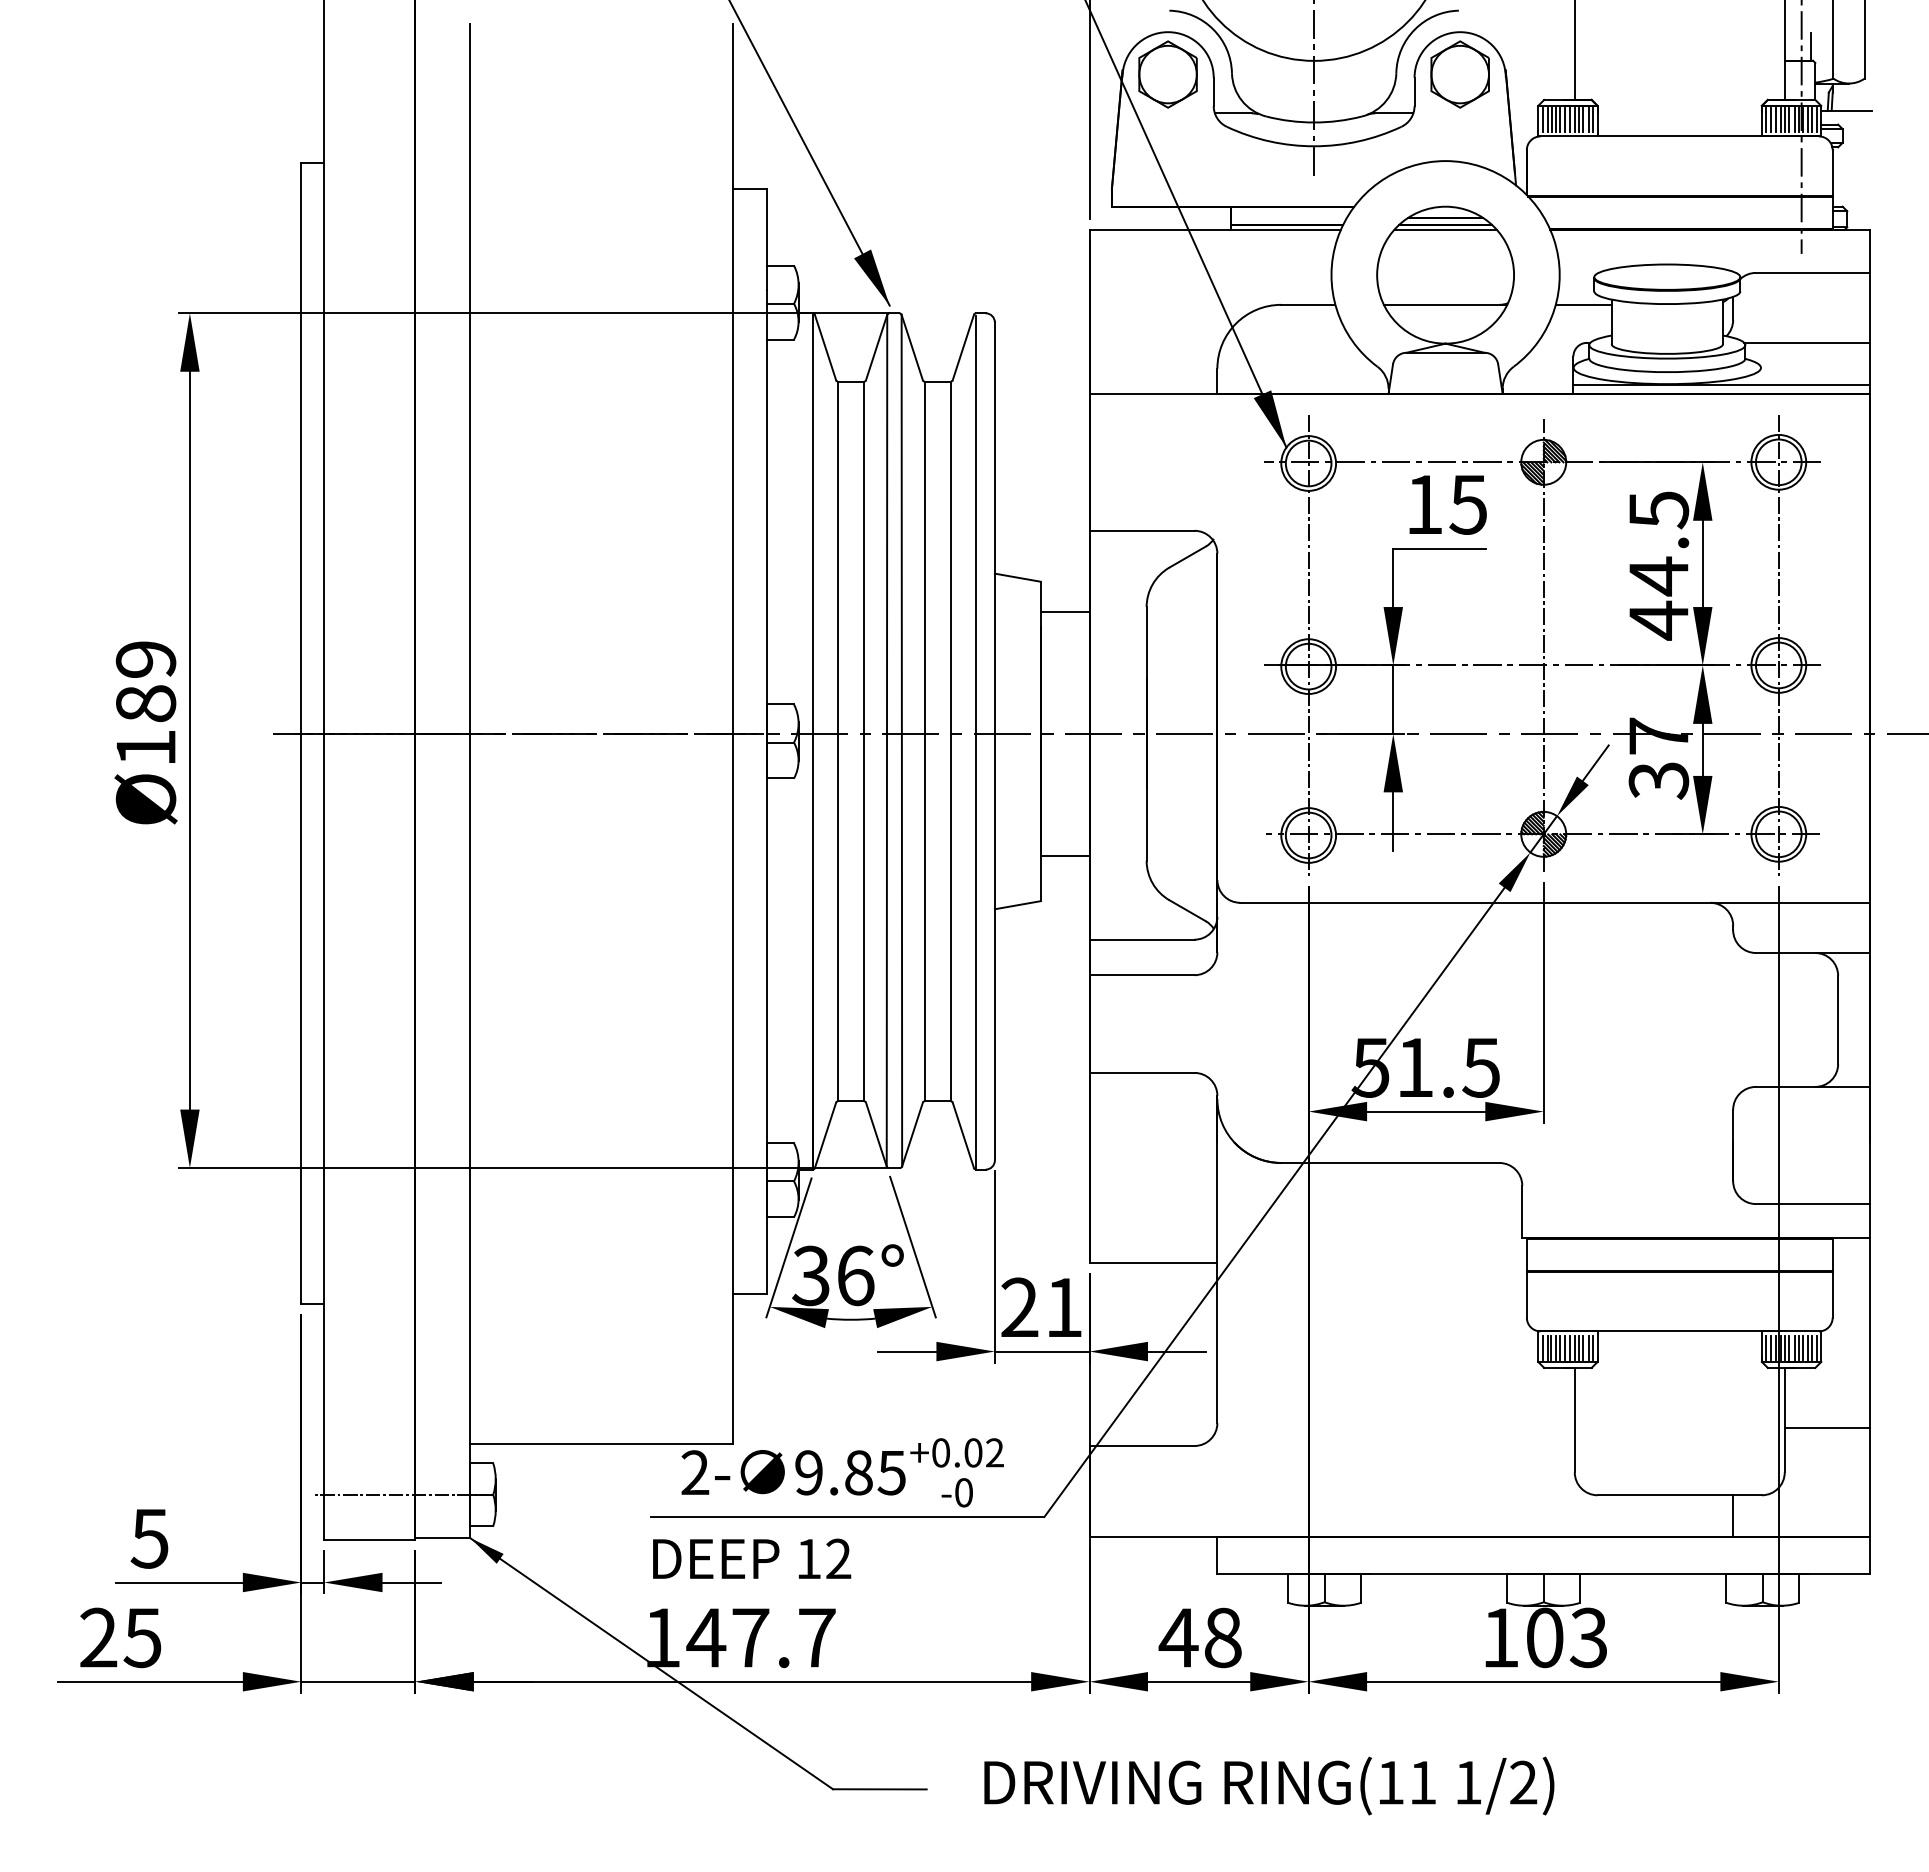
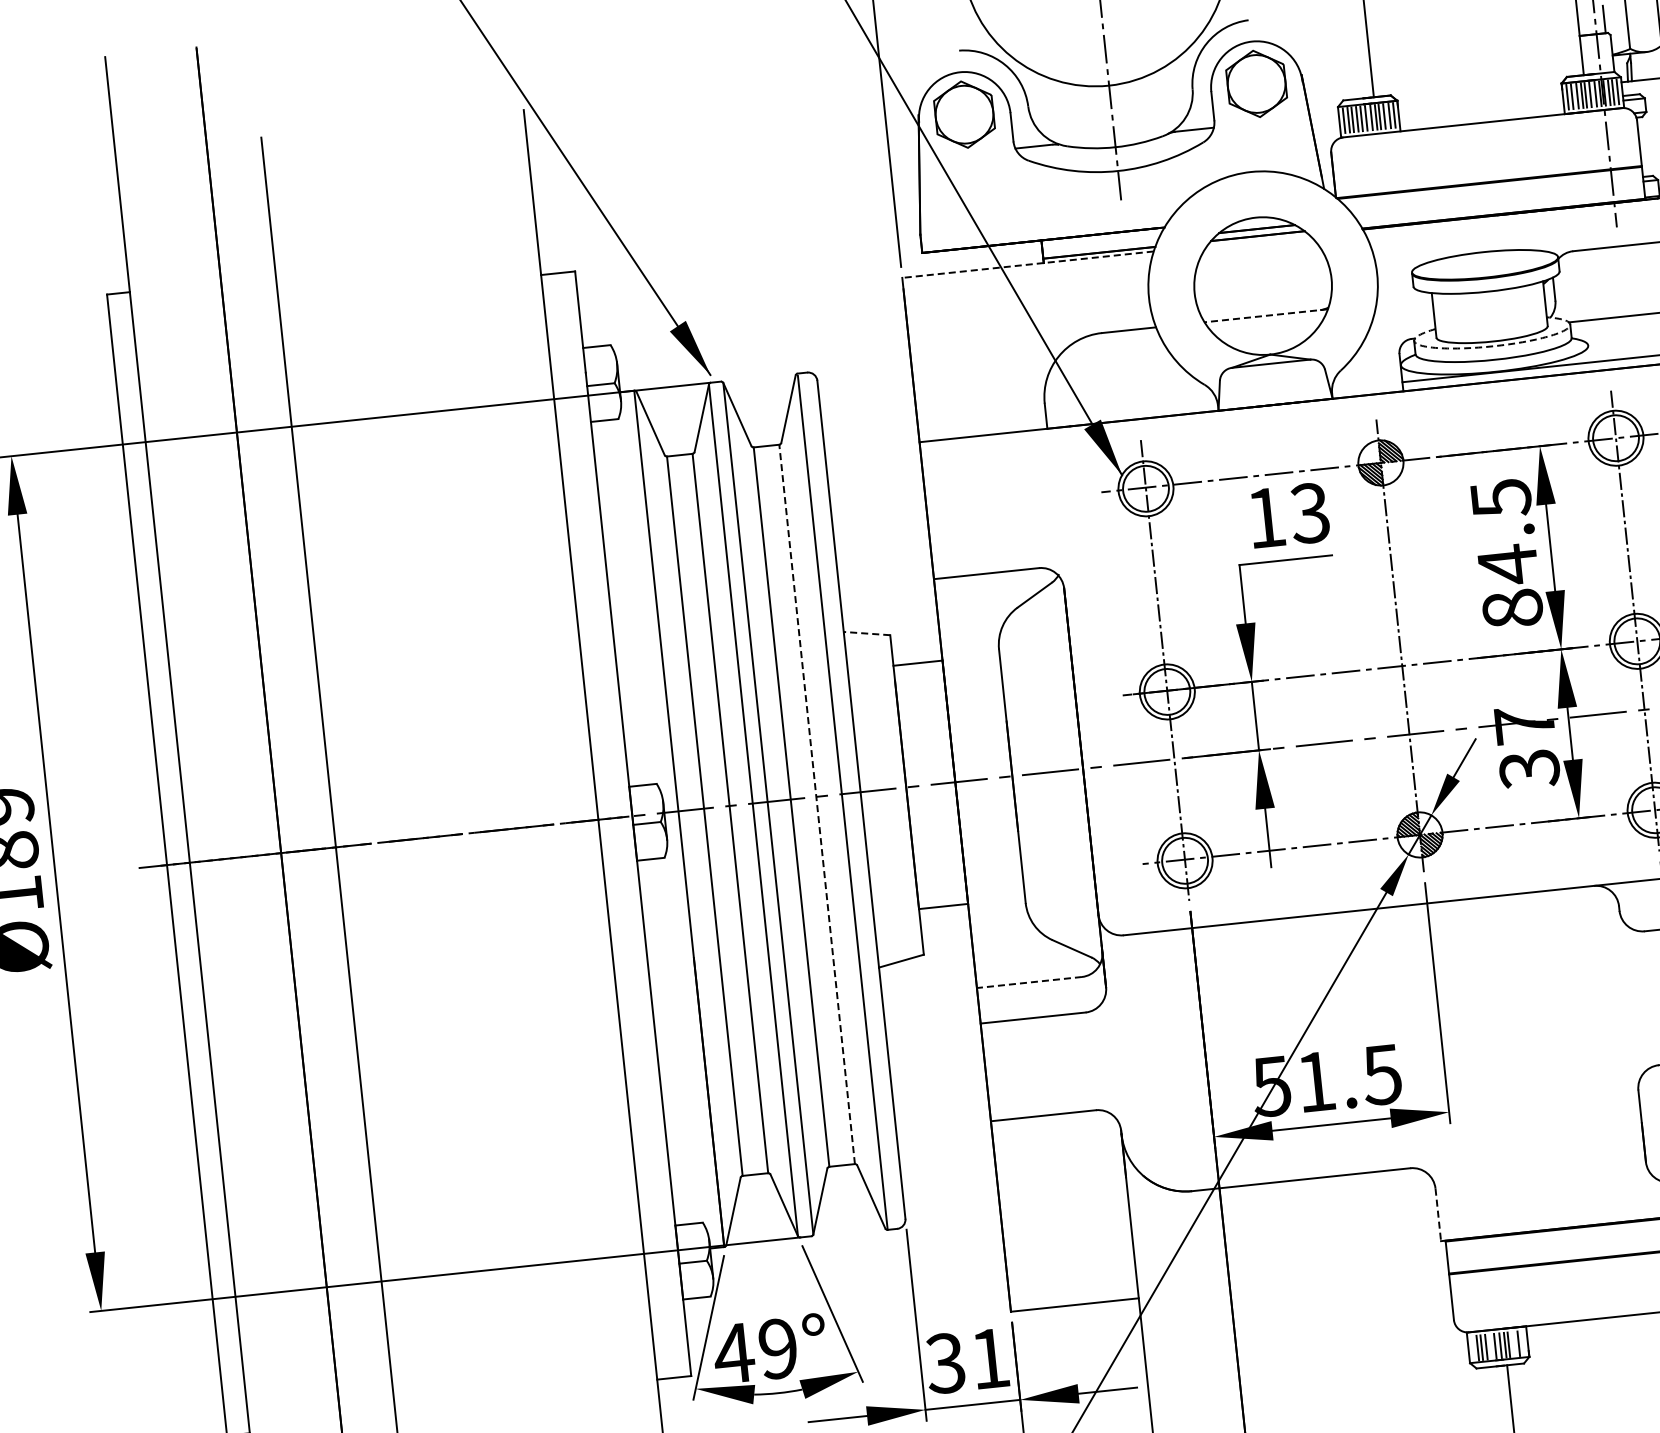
line: (1215, 229) -> (1028, 264), solid -> dashed
line: (1445, 229) -> (1258, 240), removed
line: (1445, 304) -> (1266, 315), solid -> dashed
line: (1583, 304) -> (1404, 300), removed
arc: (1667, 358) -> (1493, 346), solid -> dashed
text: (1467, 504) -> (1309, 513), 15 -> 13
line: (1017, 577) -> (866, 633), solid -> dashed
text: (1658, 620) -> (1512, 609), 44.5 -> 84.5
line: (950, 741) -> (817, 804), solid -> dashed
line: (1141, 939) -> (1028, 982), solid -> dashed
line: (1522, 1212) -> (1438, 1215), solid -> dashed
text: (832, 1275) -> (755, 1350), 36° -> 49°
text: (1019, 1307) -> (945, 1363), 21 -> 31
line: (1542, 1347) -> (1472, 1348), removed
line: (1560, 1347) -> (1490, 1346), removed
line: (1583, 1347) -> (1513, 1343), removed
line: (1593, 1347) -> (1523, 1342), removed

